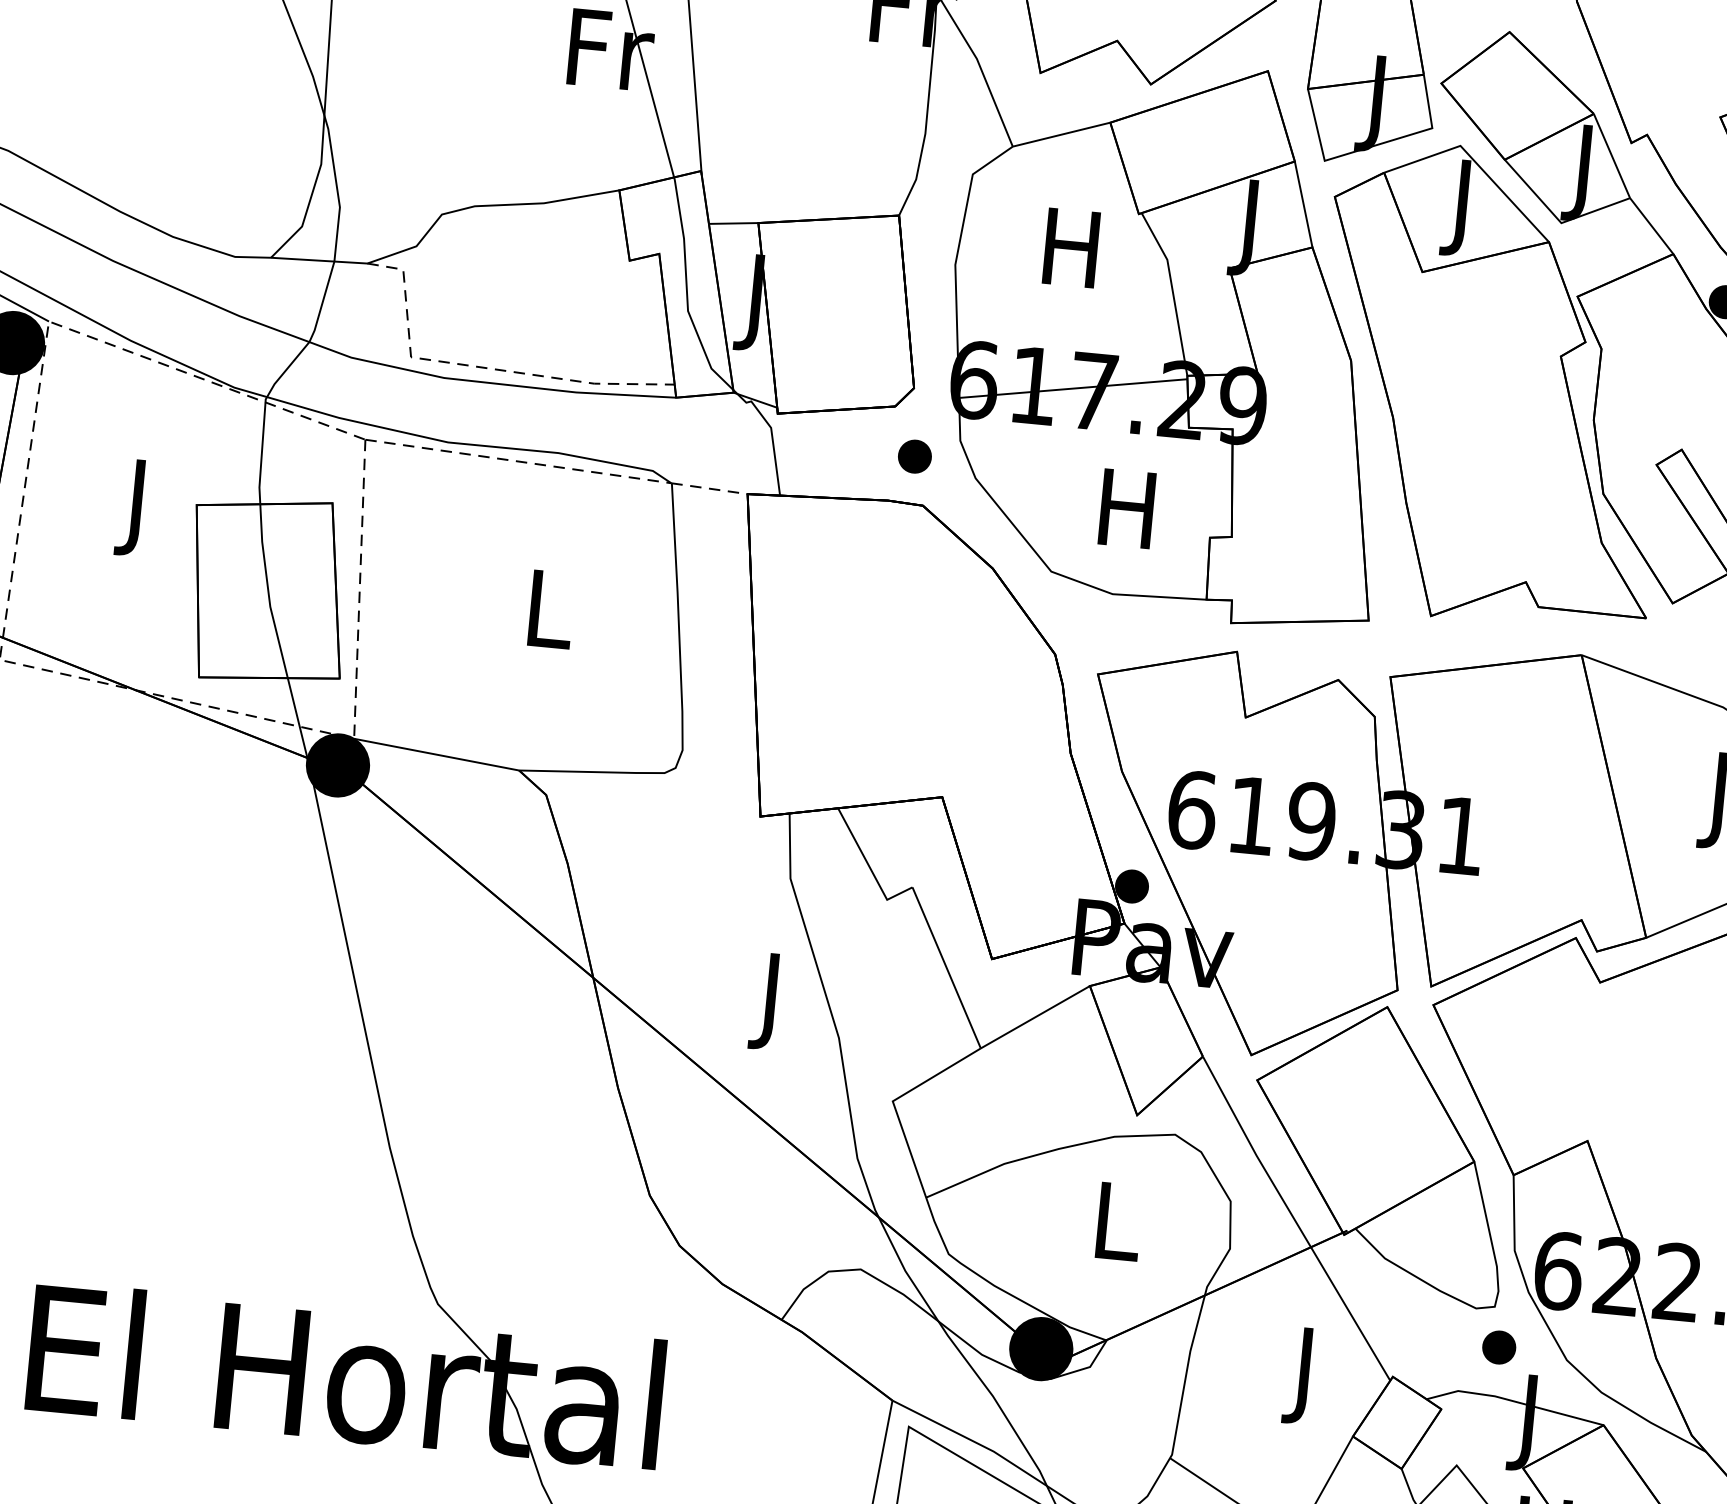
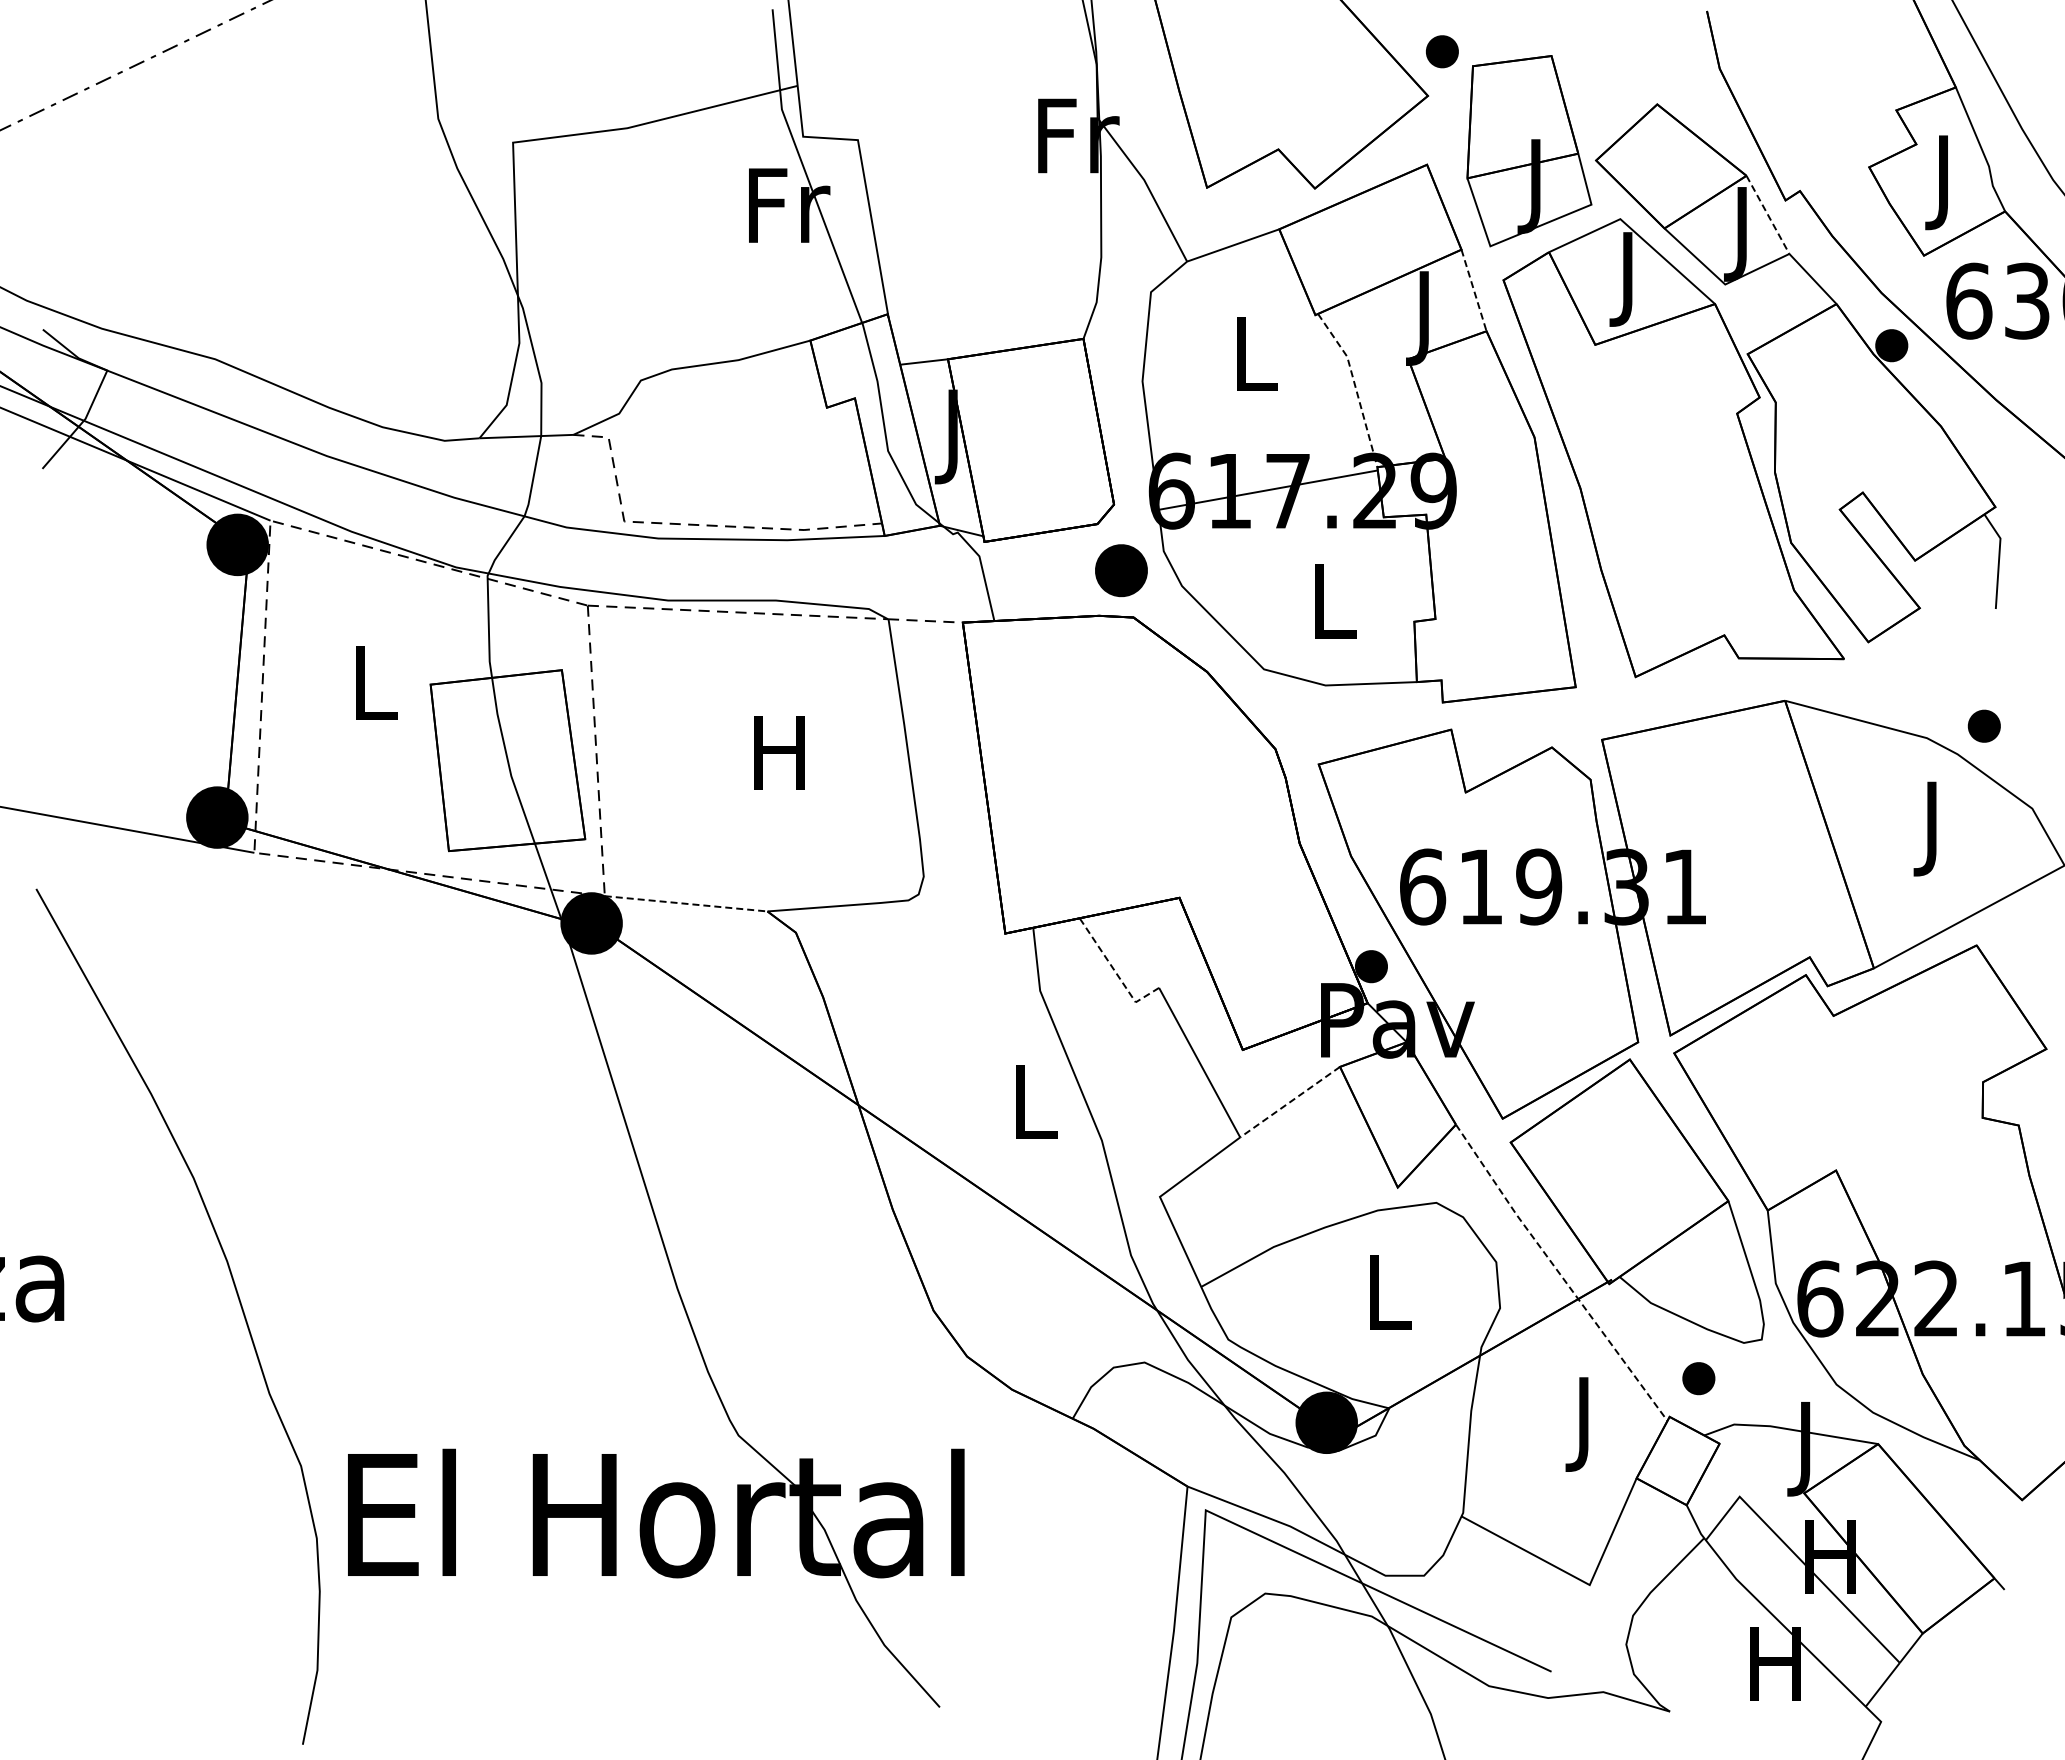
line: (1611, 155) -> (1767, 214), solid -> dashed
line: (1304, 204) -> (1474, 290), solid -> dashed
text: (1071, 247) -> (1253, 353), H -> L
line: (1172, 291) -> (1355, 386), solid -> dashed
part: (914, 456) -> (1120, 570), size x1.6
text: (139, 507) -> (375, 692), J -> L
text: (1127, 508) -> (1331, 601), H -> L
text: (547, 608) -> (779, 752), L -> H
line: (437, 754) -> (686, 903), solid -> dashed
line: (869, 866) -> (1115, 971), solid -> dashed
text: (773, 1001) -> (1035, 1111), J -> L
line: (1034, 1017) -> (1289, 1102), solid -> dashed
line: (1294, 1219) -> (1559, 1273), solid -> dashed
part: (1498, 1347) -> (1698, 1378), moved

